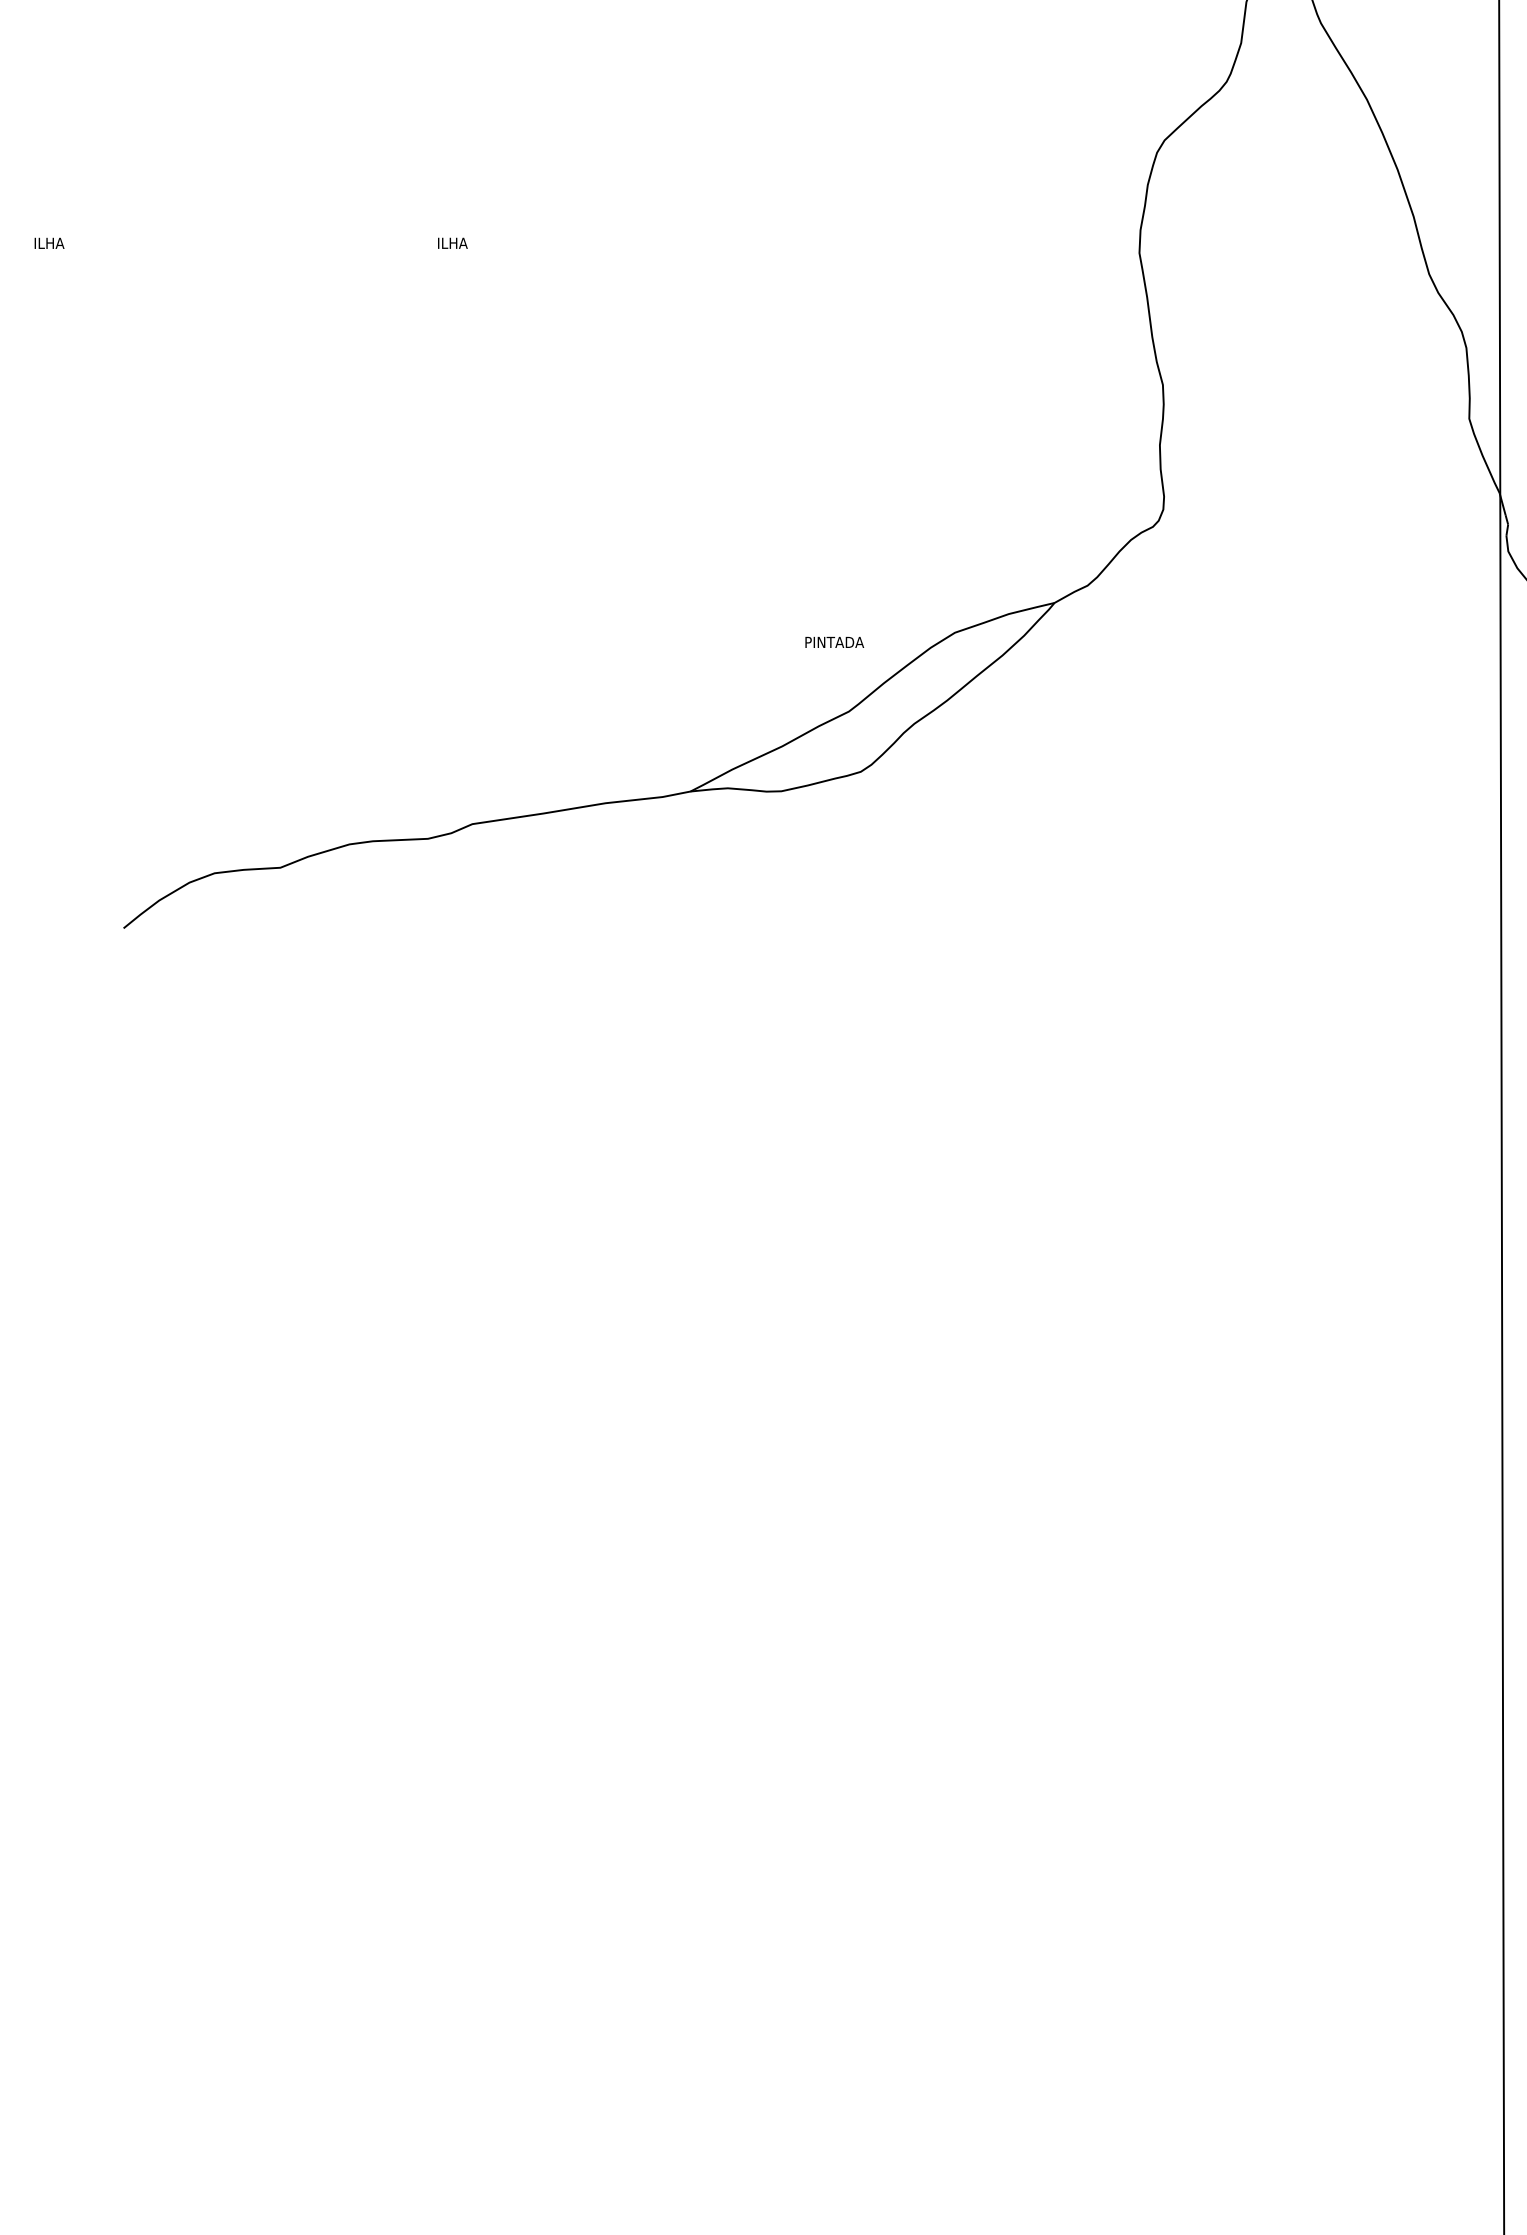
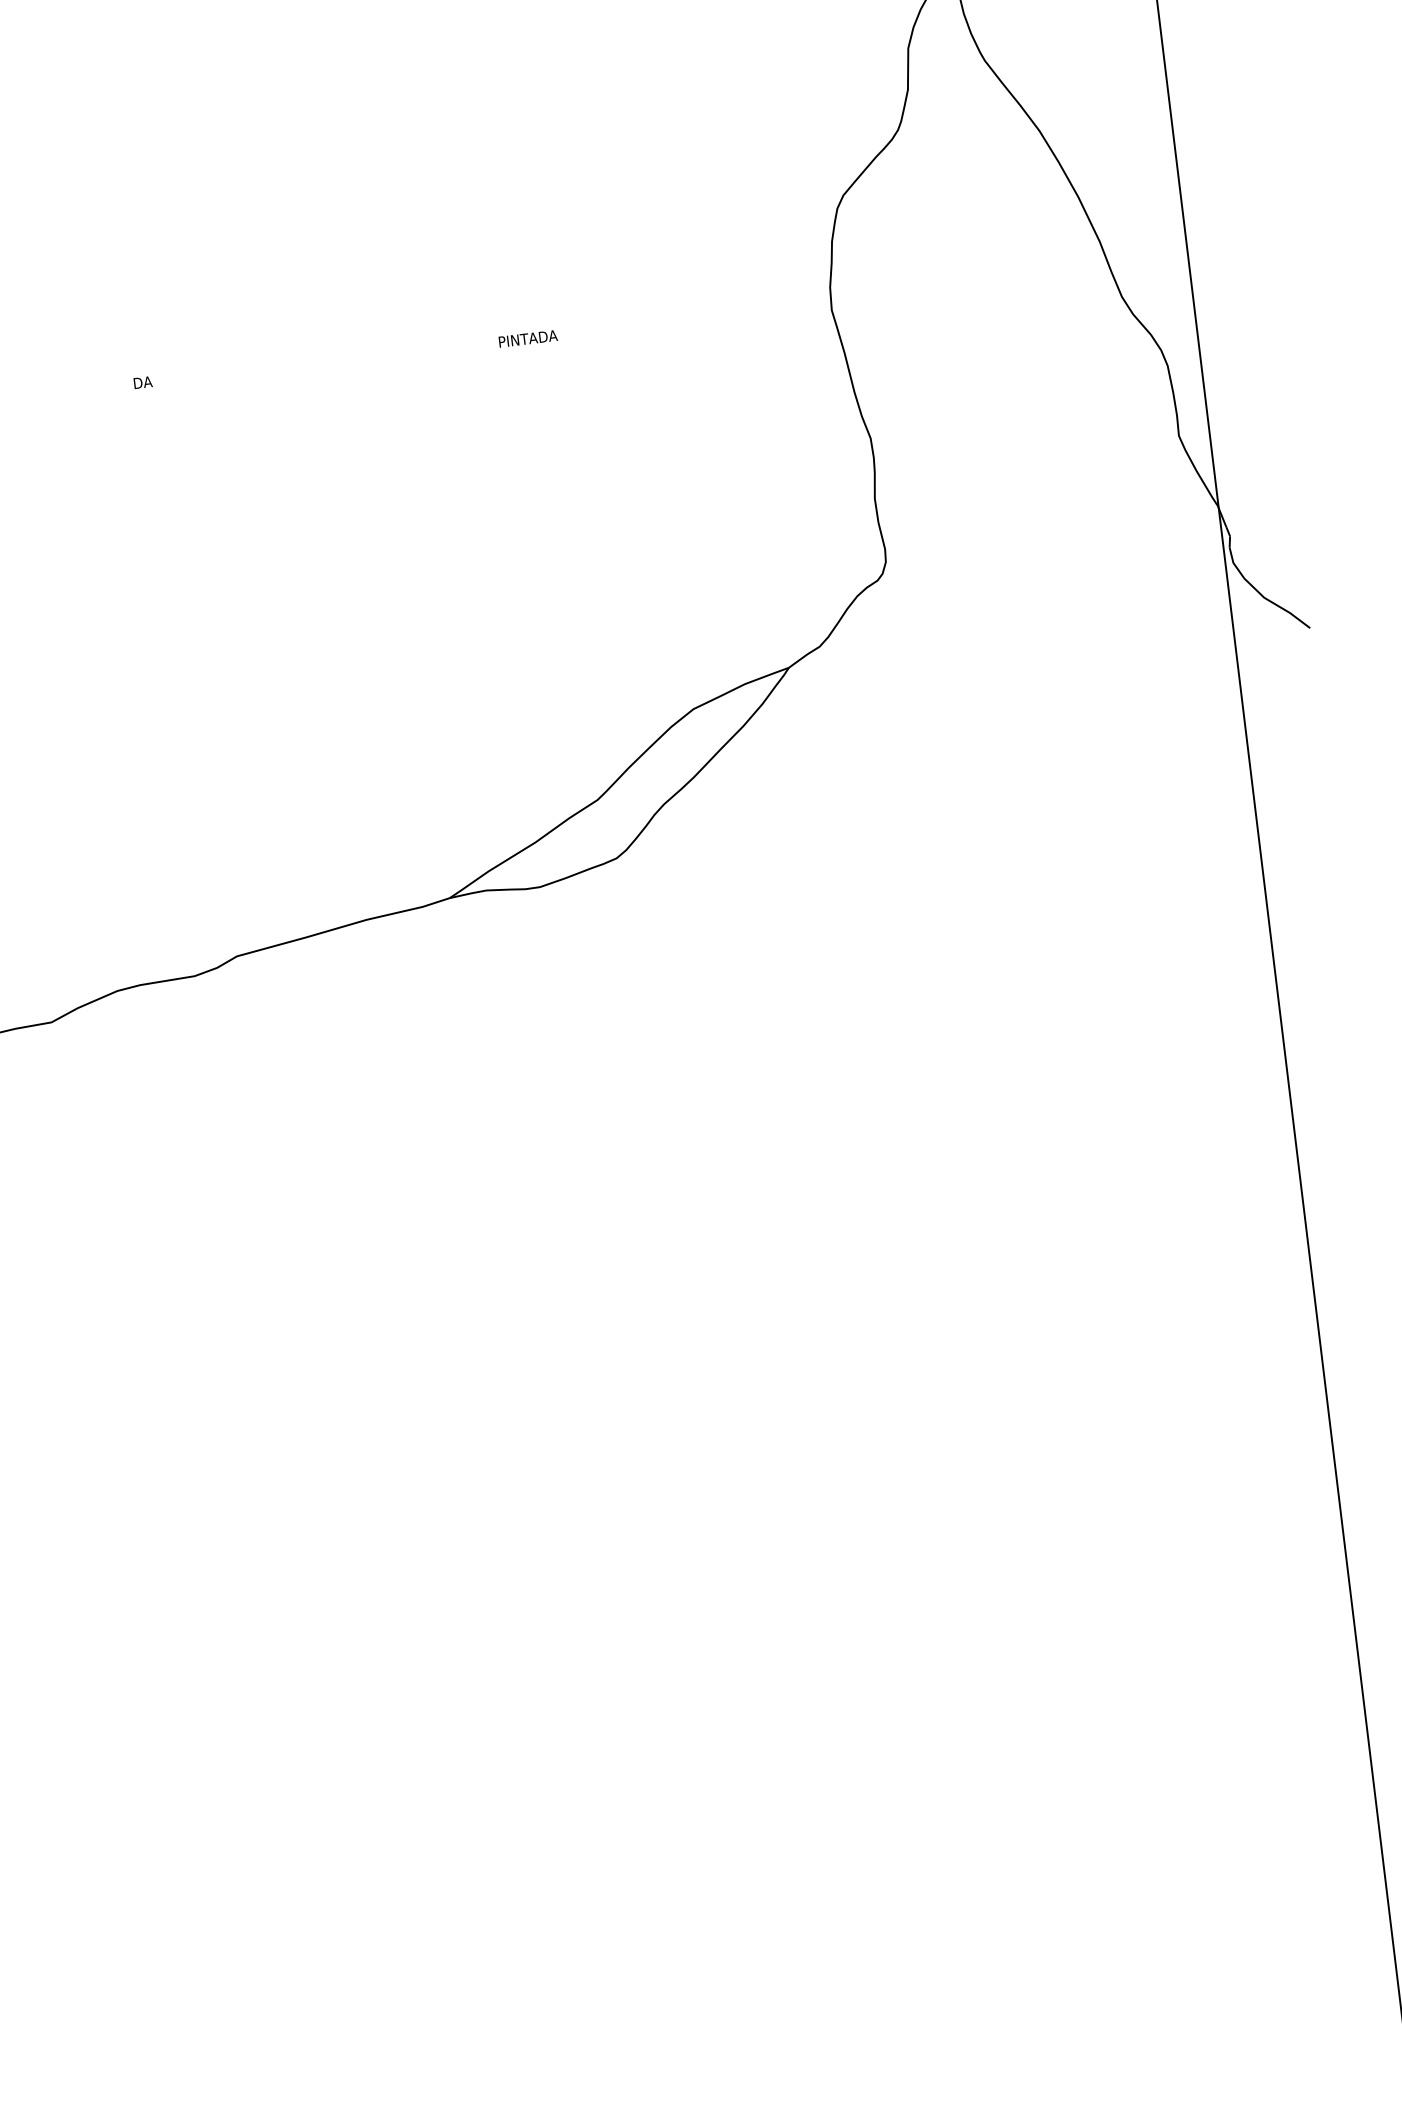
text: (453, 242) -> (149, 381), ILHA -> DA
text: (834, 641) -> (527, 337), moved

